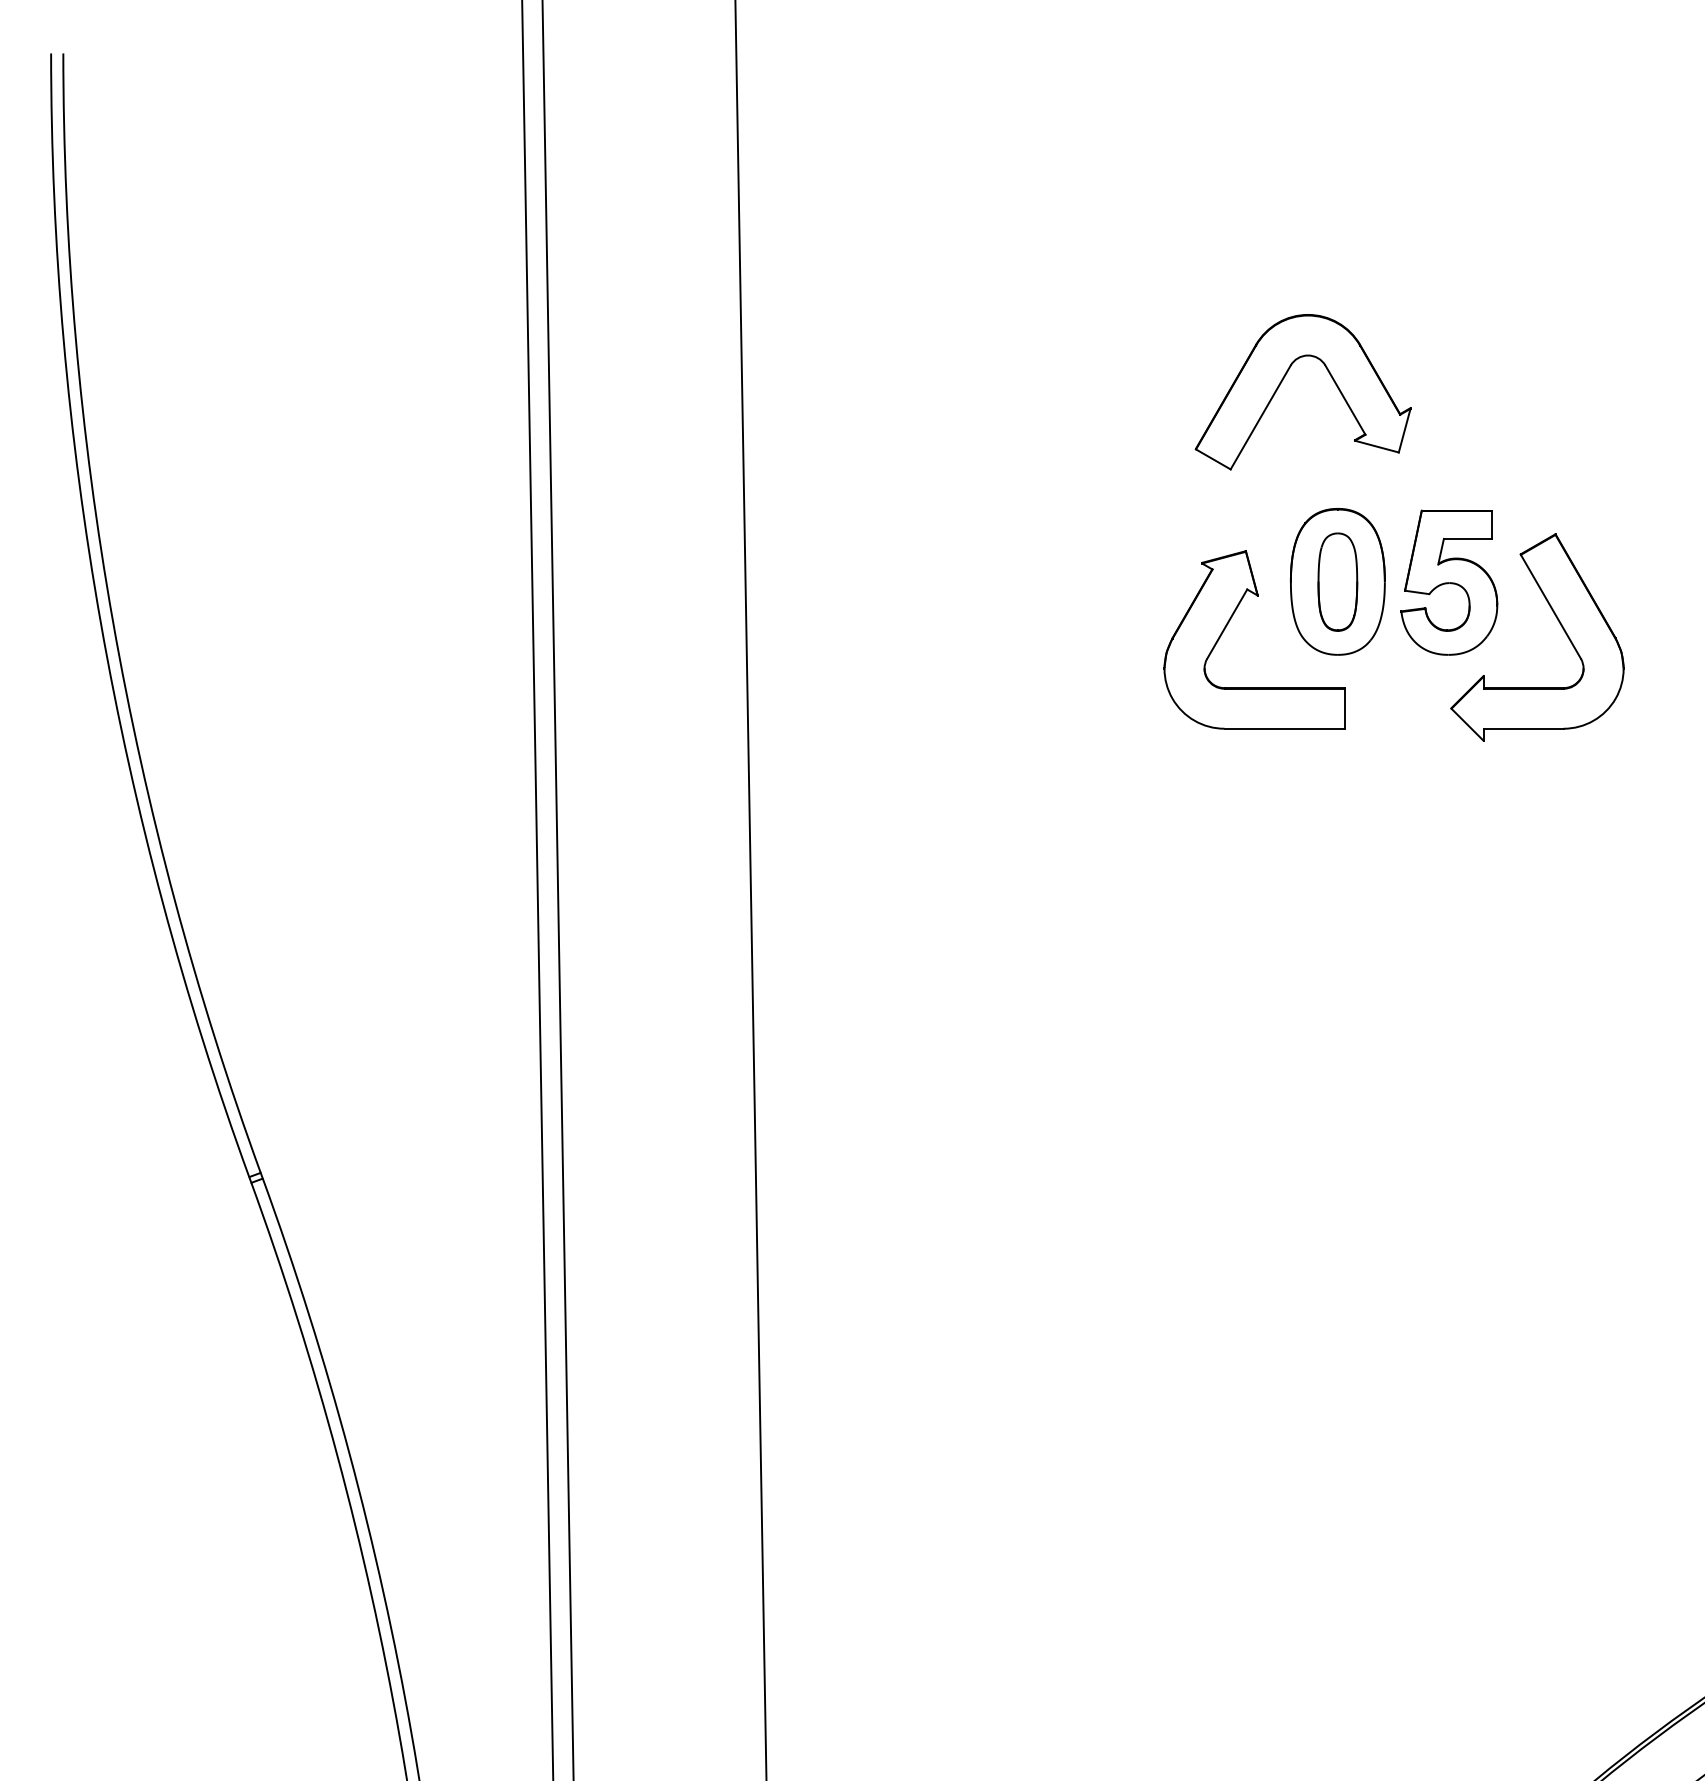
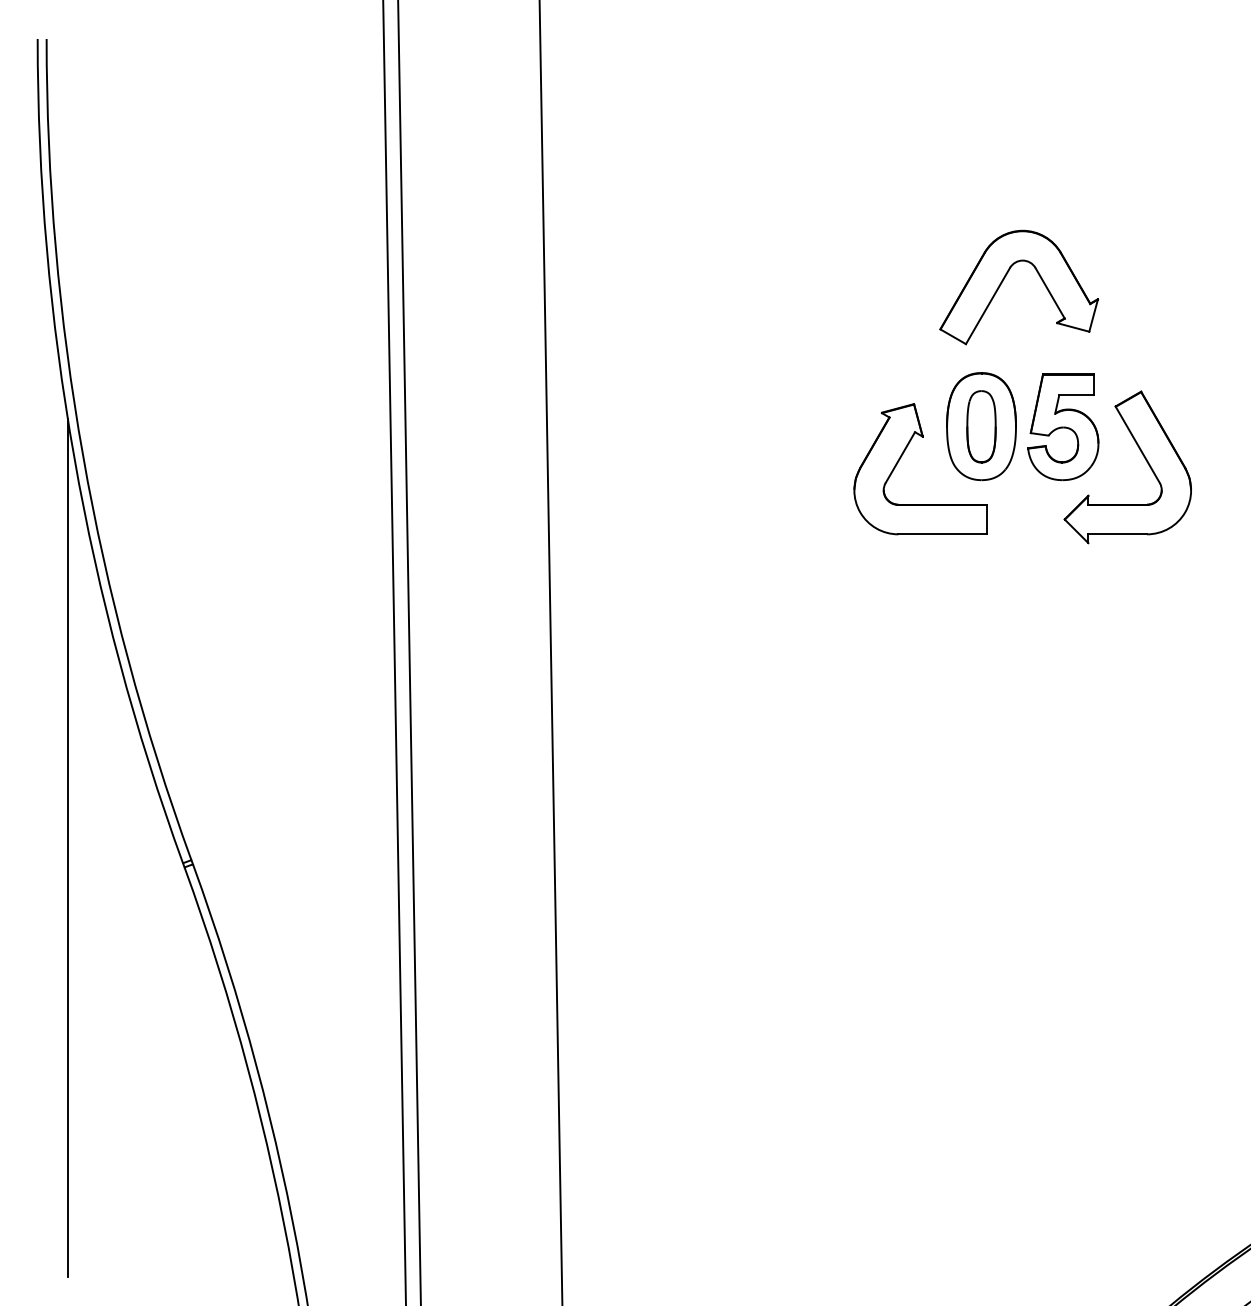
part: (1283, 380) -> (1004, 278), moved
line: (92, 1156) -> (68, 848), added

